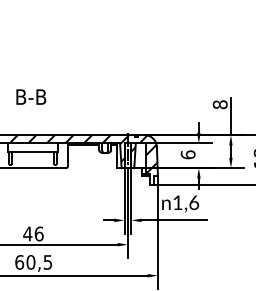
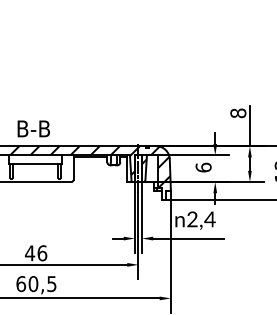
text: (31, 96) -> (34, 128), moved
text: (186, 202) -> (201, 219), 1,6 -> 2,4

